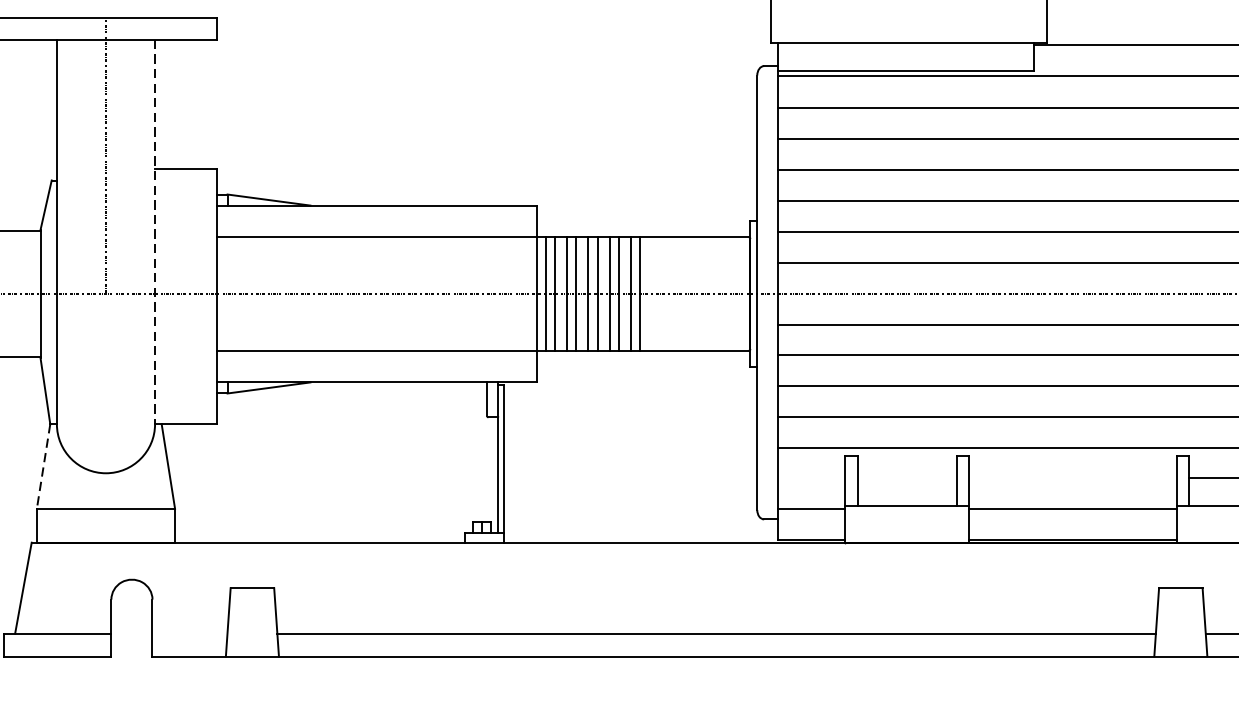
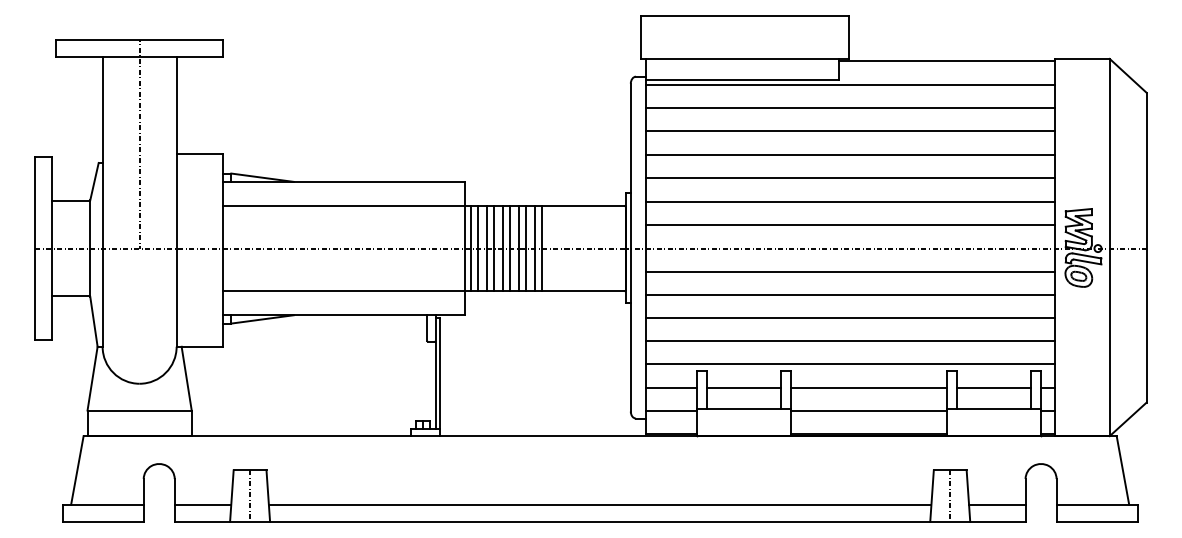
line: (154, 231) -> (176, 201), dashed -> solid
line: (43, 467) -> (92, 379), dashed -> solid
line: (811, 478) -> (671, 387), added
line: (906, 478) -> (743, 387), added
line: (1072, 478) -> (868, 387), added
line: (252, 621) -> (250, 495), added
line: (1181, 621) -> (950, 495), added
line: (189, 633) -> (202, 504), added

